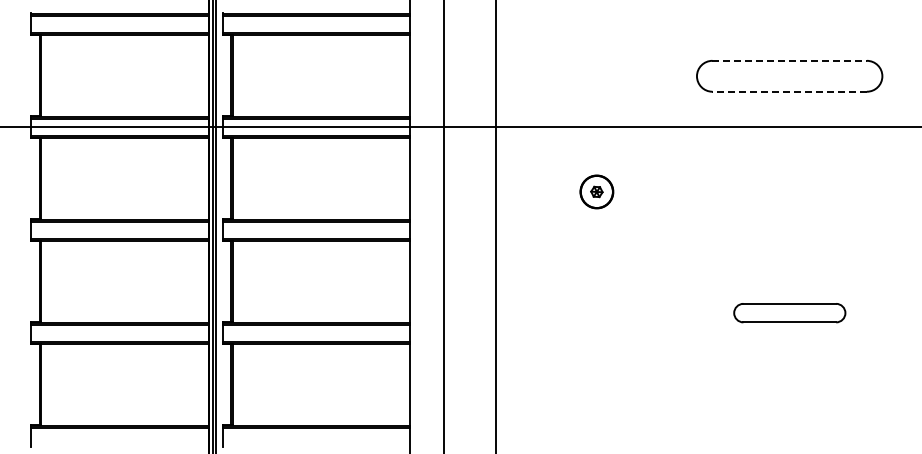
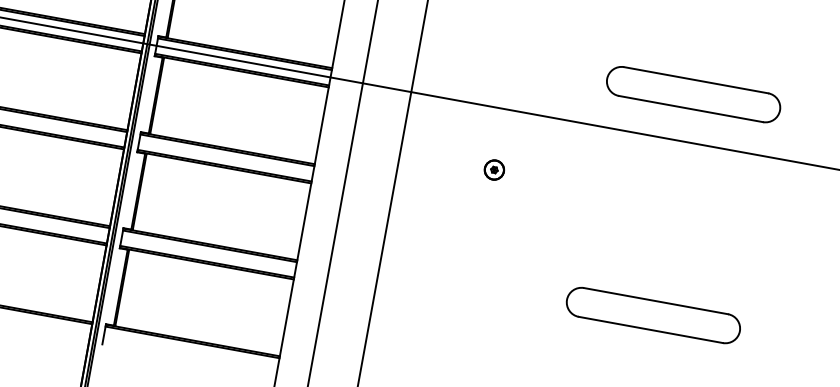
line: (790, 60) -> (697, 80), dashed -> solid
line: (789, 91) -> (690, 108), dashed -> solid
part: (597, 192) -> (494, 170), size x0.62
part: (789, 312) -> (653, 314), size x1.67

